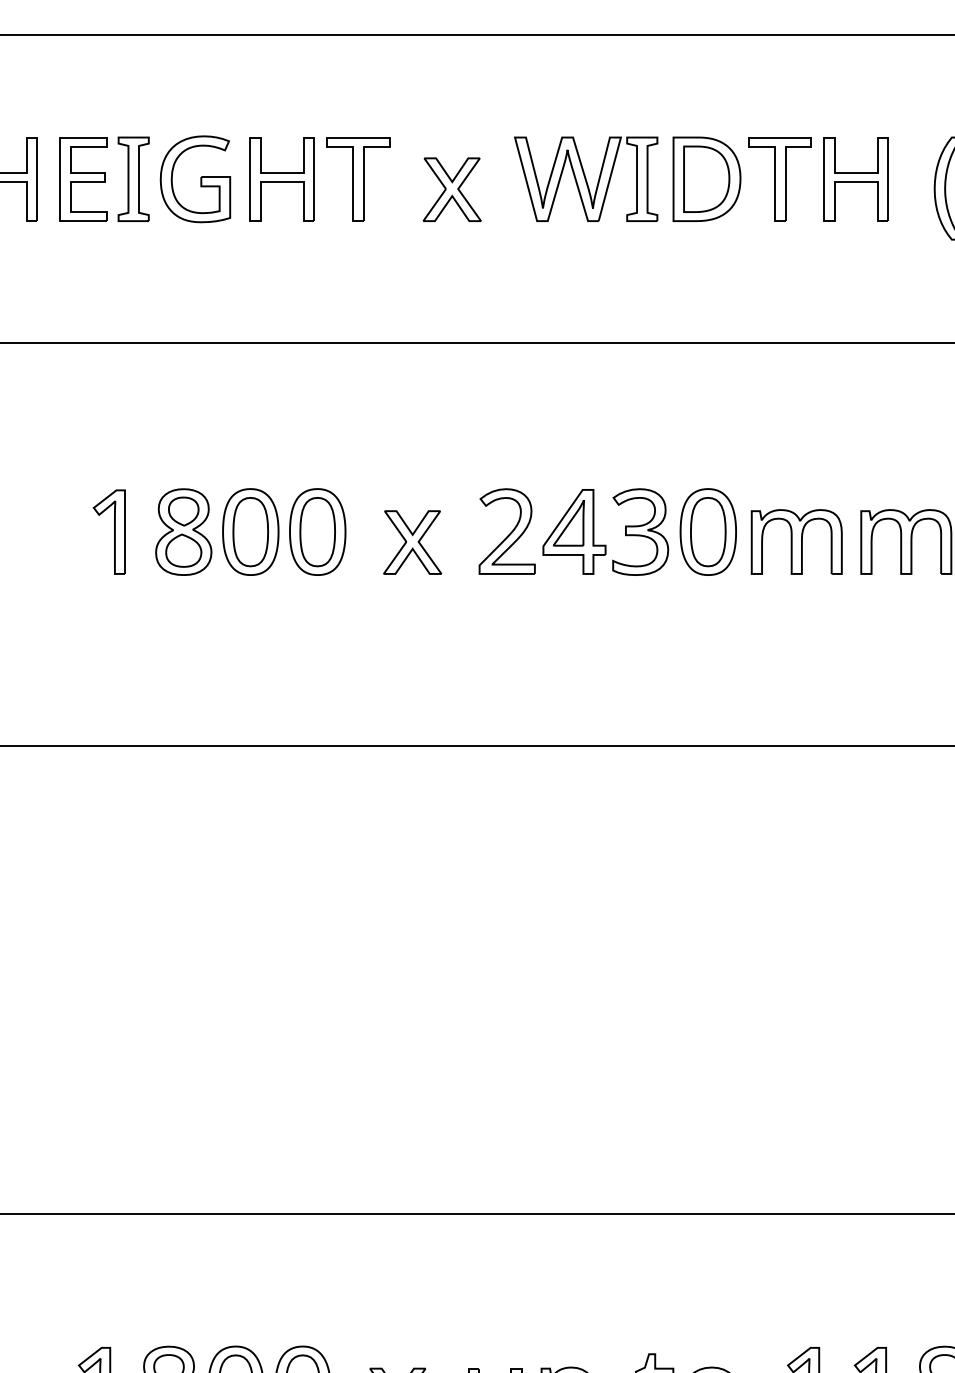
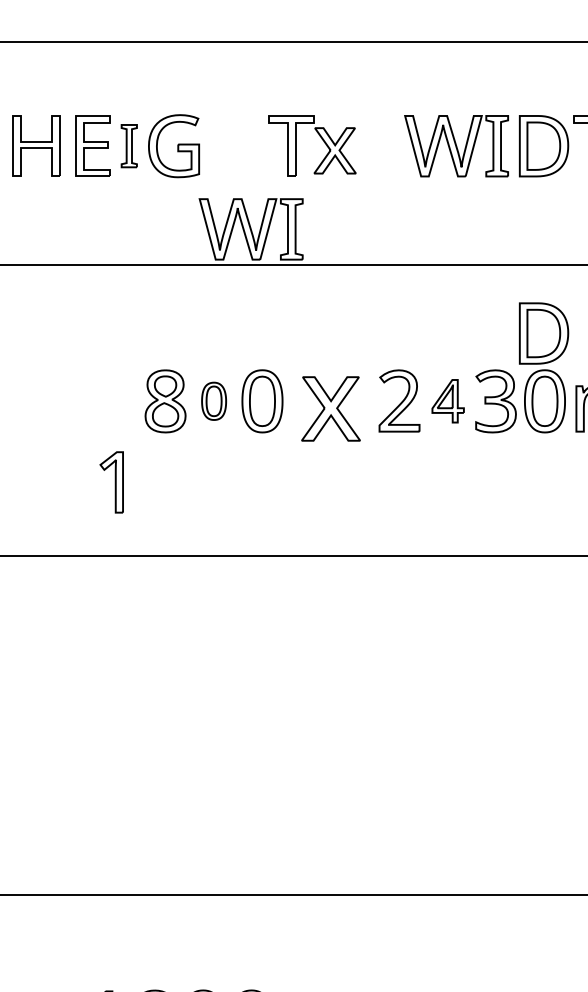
part: (133, 178) -> (129, 145), size x0.7
part: (281, 179) -> (236, 146), removed
part: (451, 189) -> (334, 150), moved
part: (302, 293) -> (251, 228), added
part: (706, 437) -> (543, 332), added
part: (108, 531) -> (111, 481), moved
part: (250, 531) -> (213, 400), size x0.6
part: (574, 531) -> (448, 400), size x0.7
part: (412, 542) -> (331, 408), size x1.4

